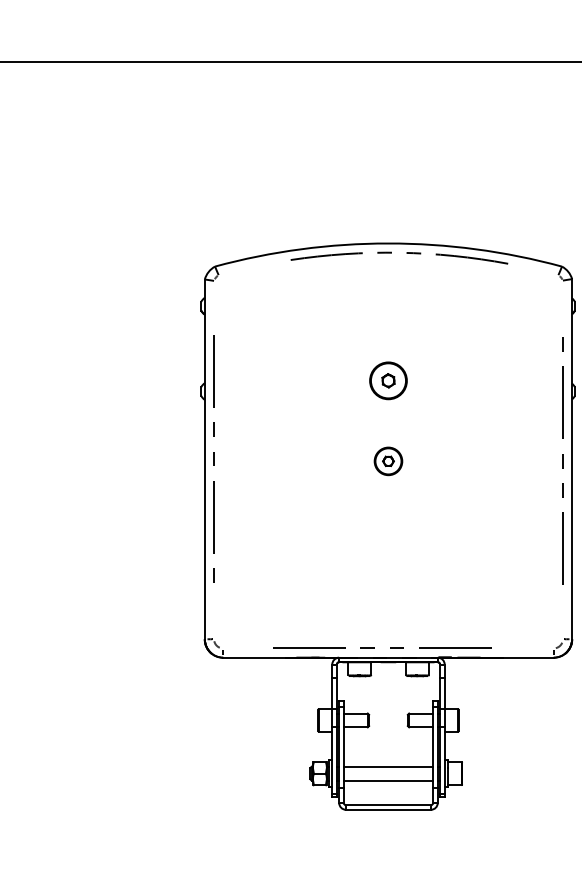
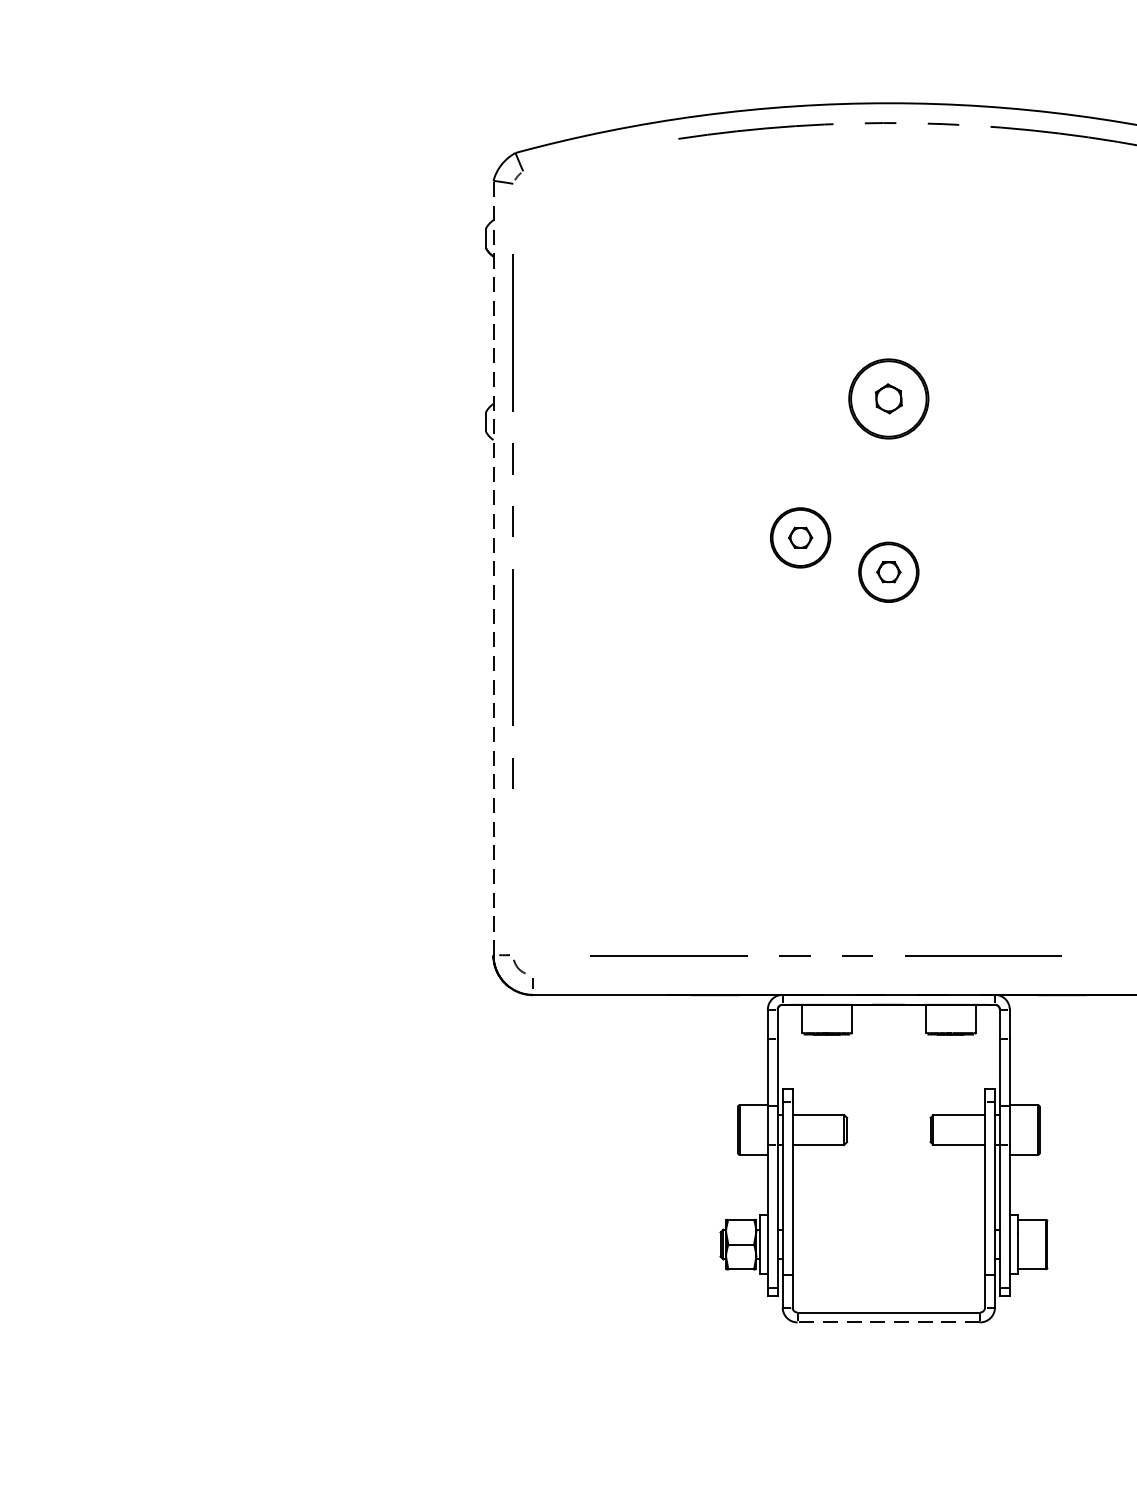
part: (347, 445) -> (800, 538), added
line: (213, 458) -> (512, 520), moved
line: (204, 459) -> (492, 568), solid -> dashed
line: (374, 647) -> (809, 953), moved
line: (388, 766) -> (888, 1229), removed
line: (388, 780) -> (888, 1259), removed
line: (387, 809) -> (886, 1321), solid -> dashed

